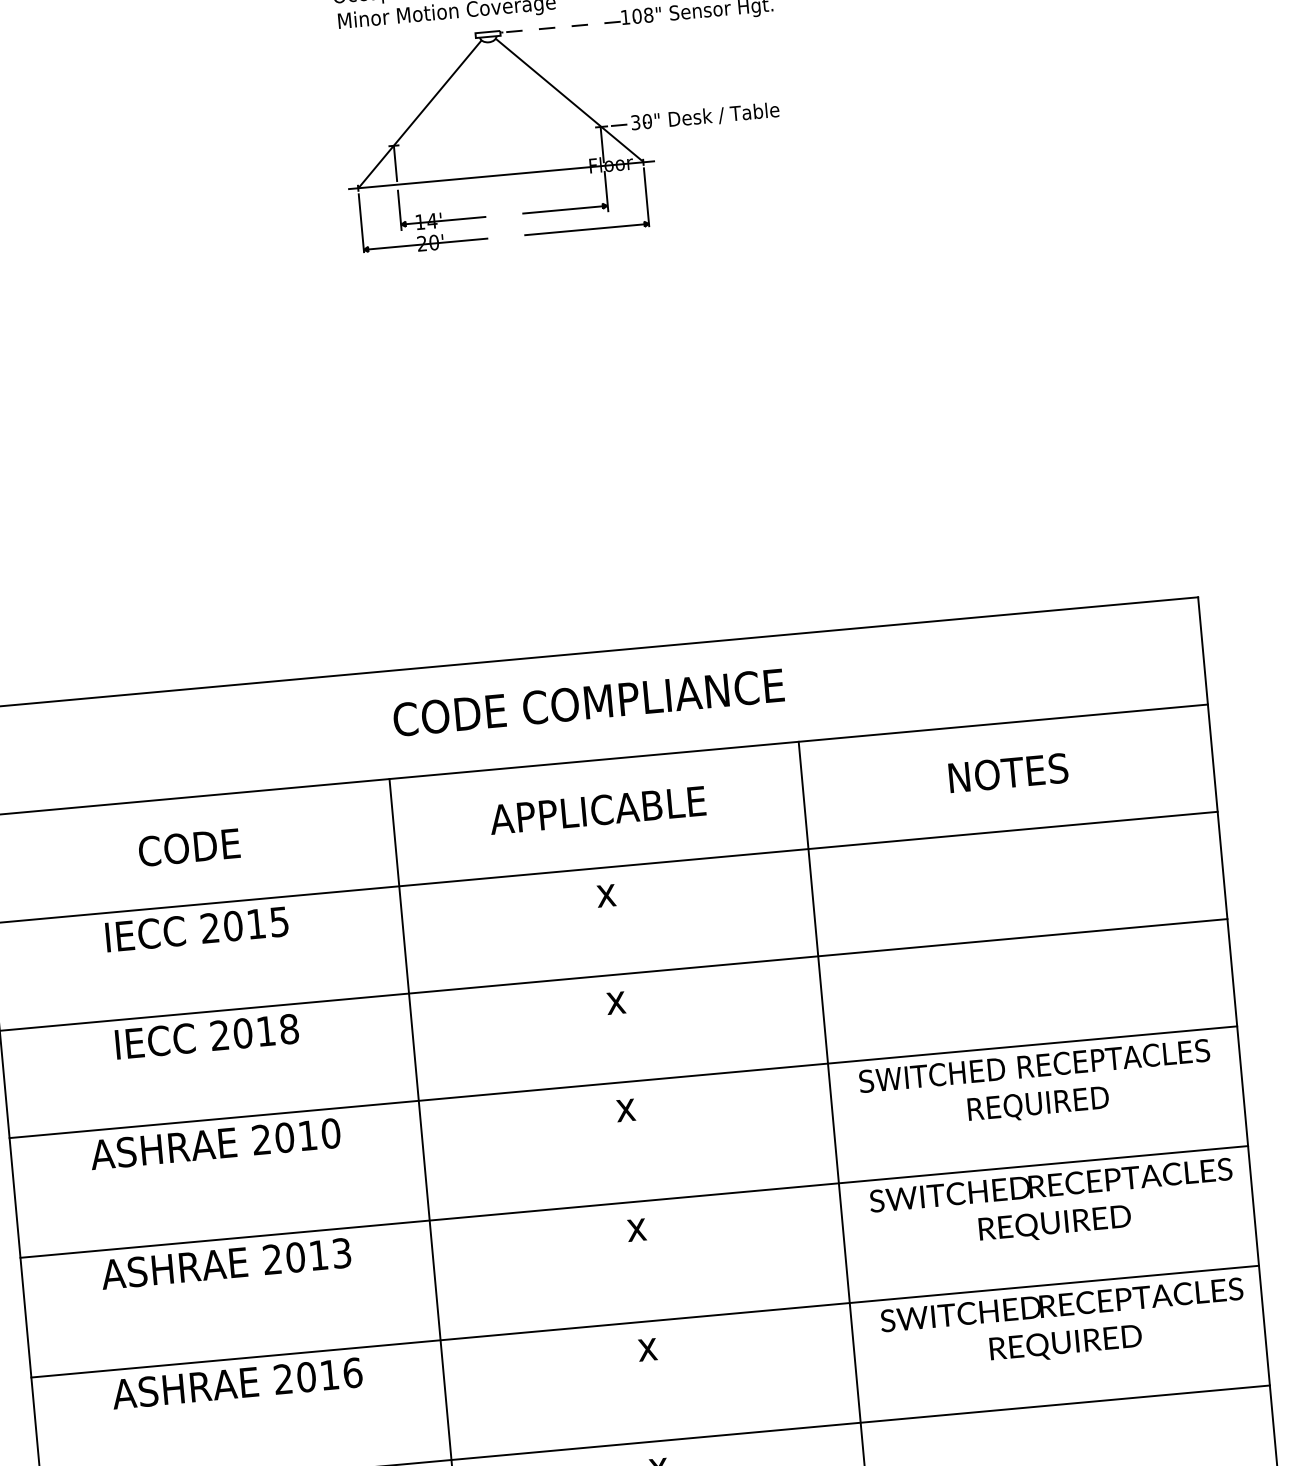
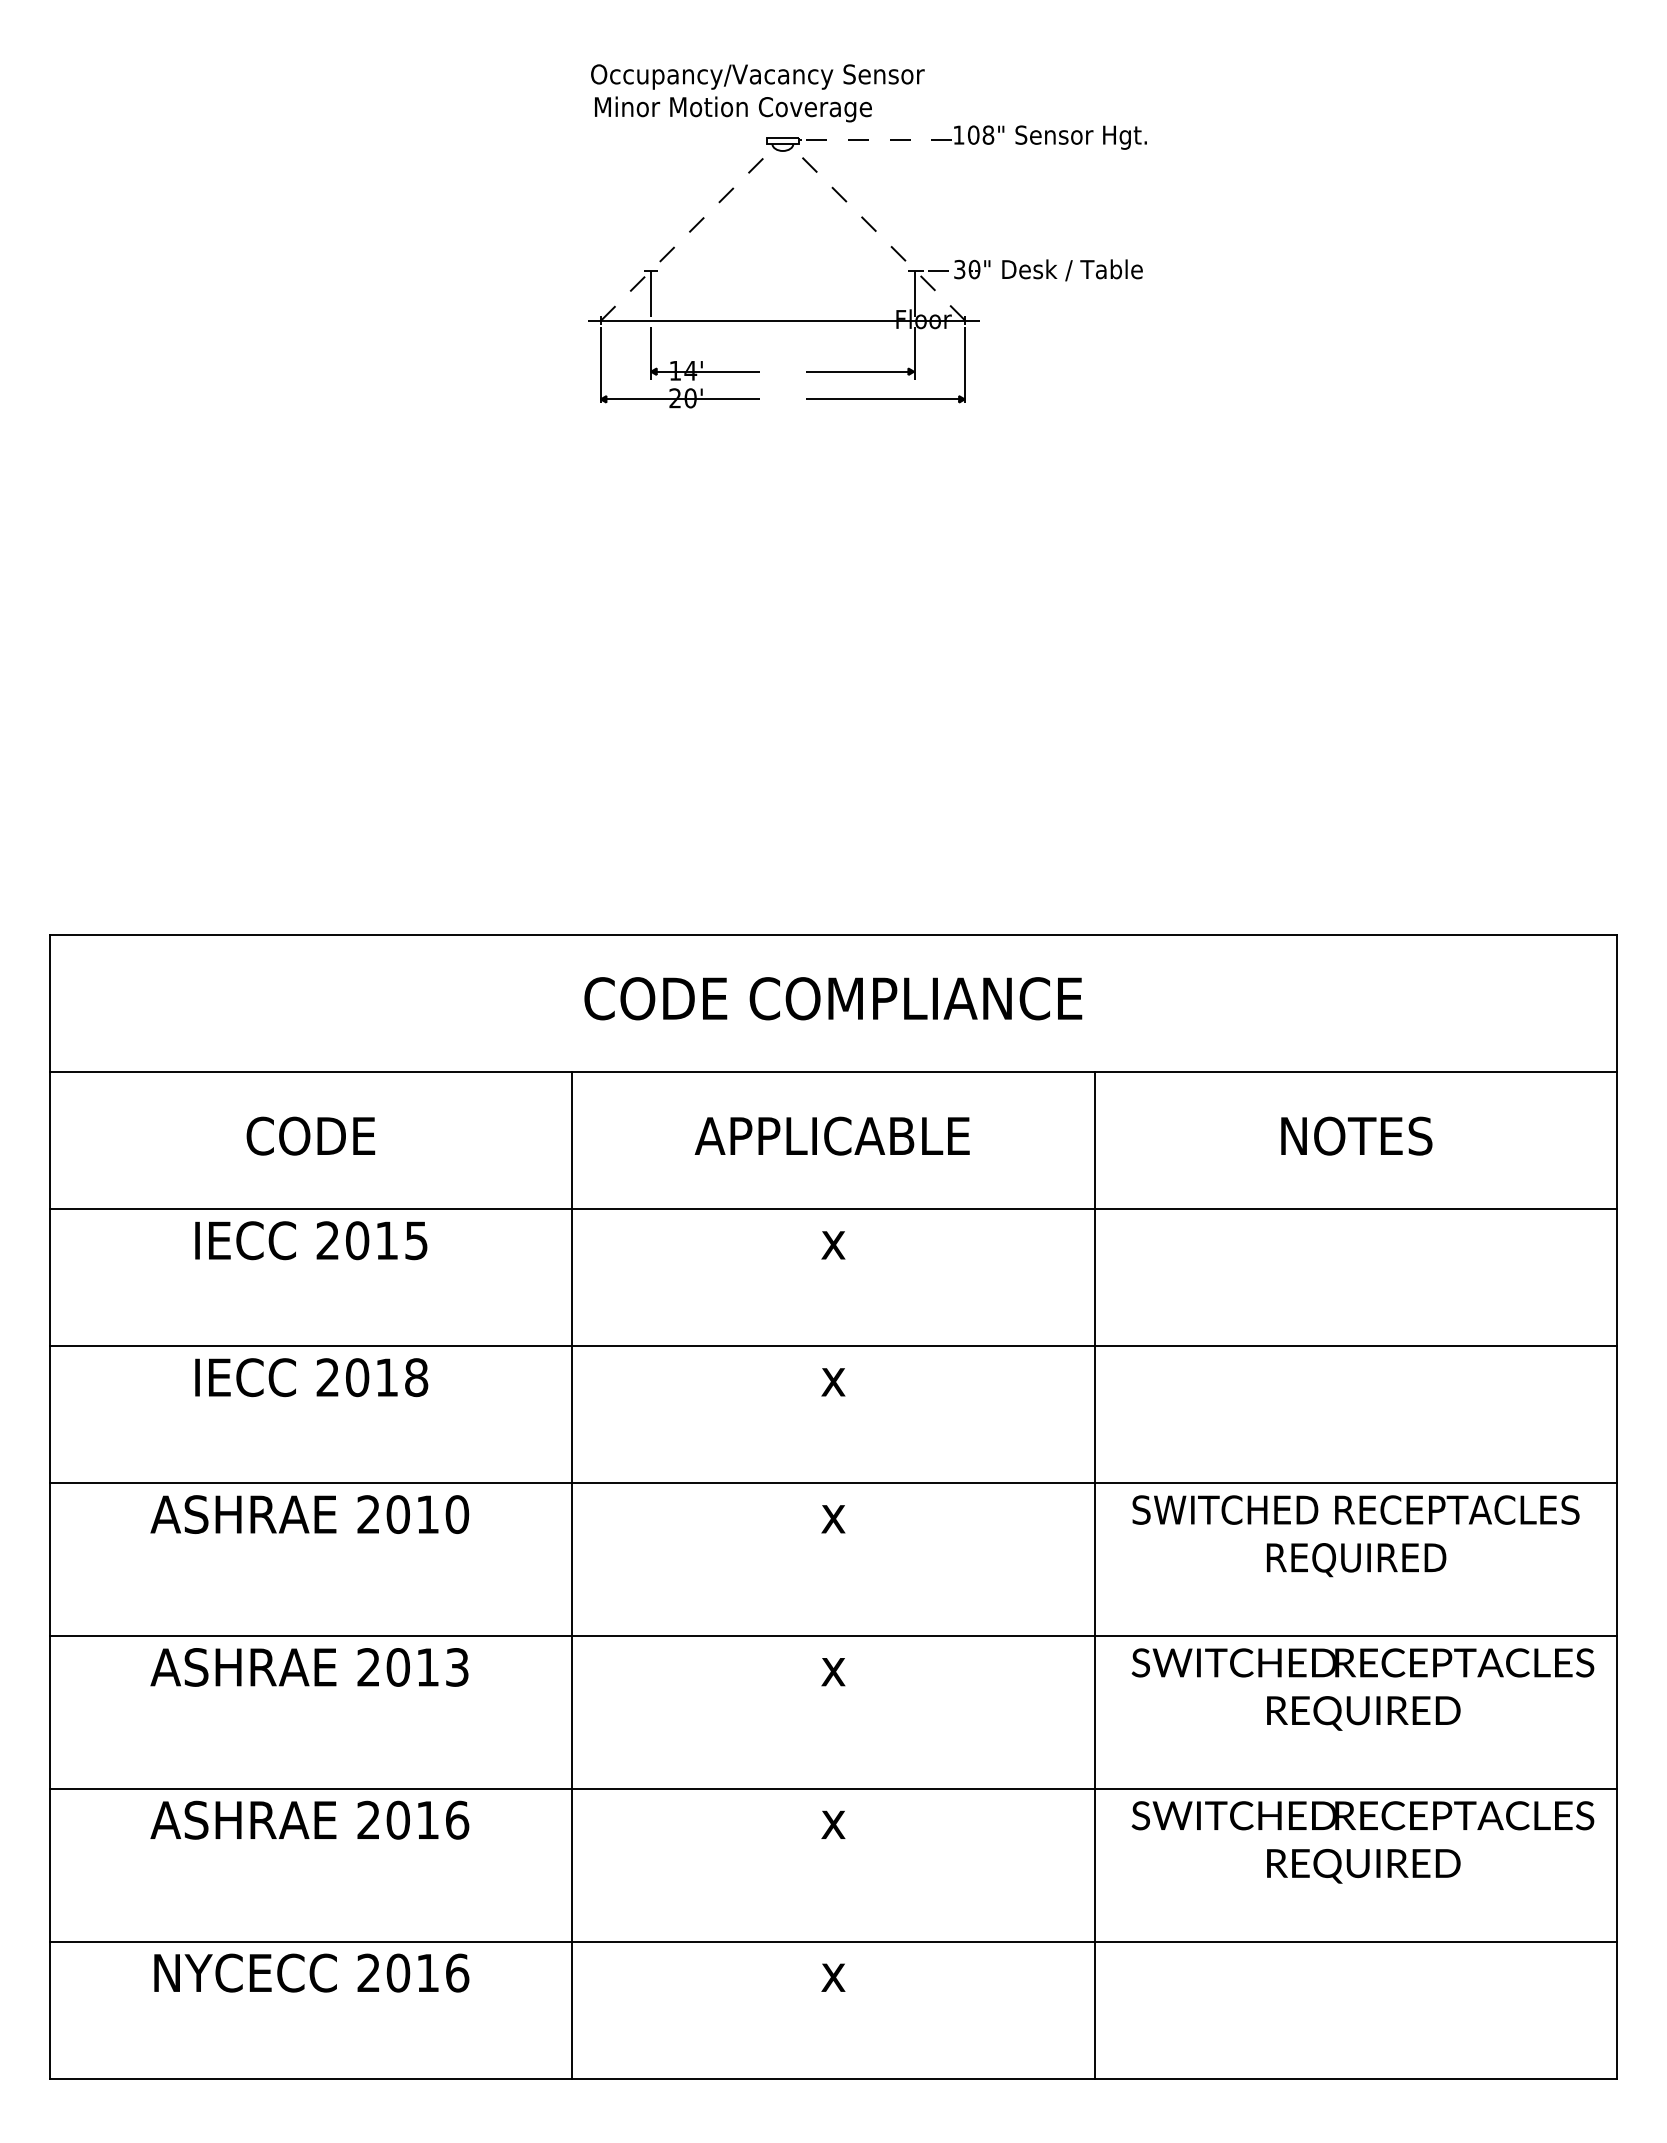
line: (569, 100) -> (878, 234), solid -> dashed
line: (420, 114) -> (687, 234), solid -> dashed

